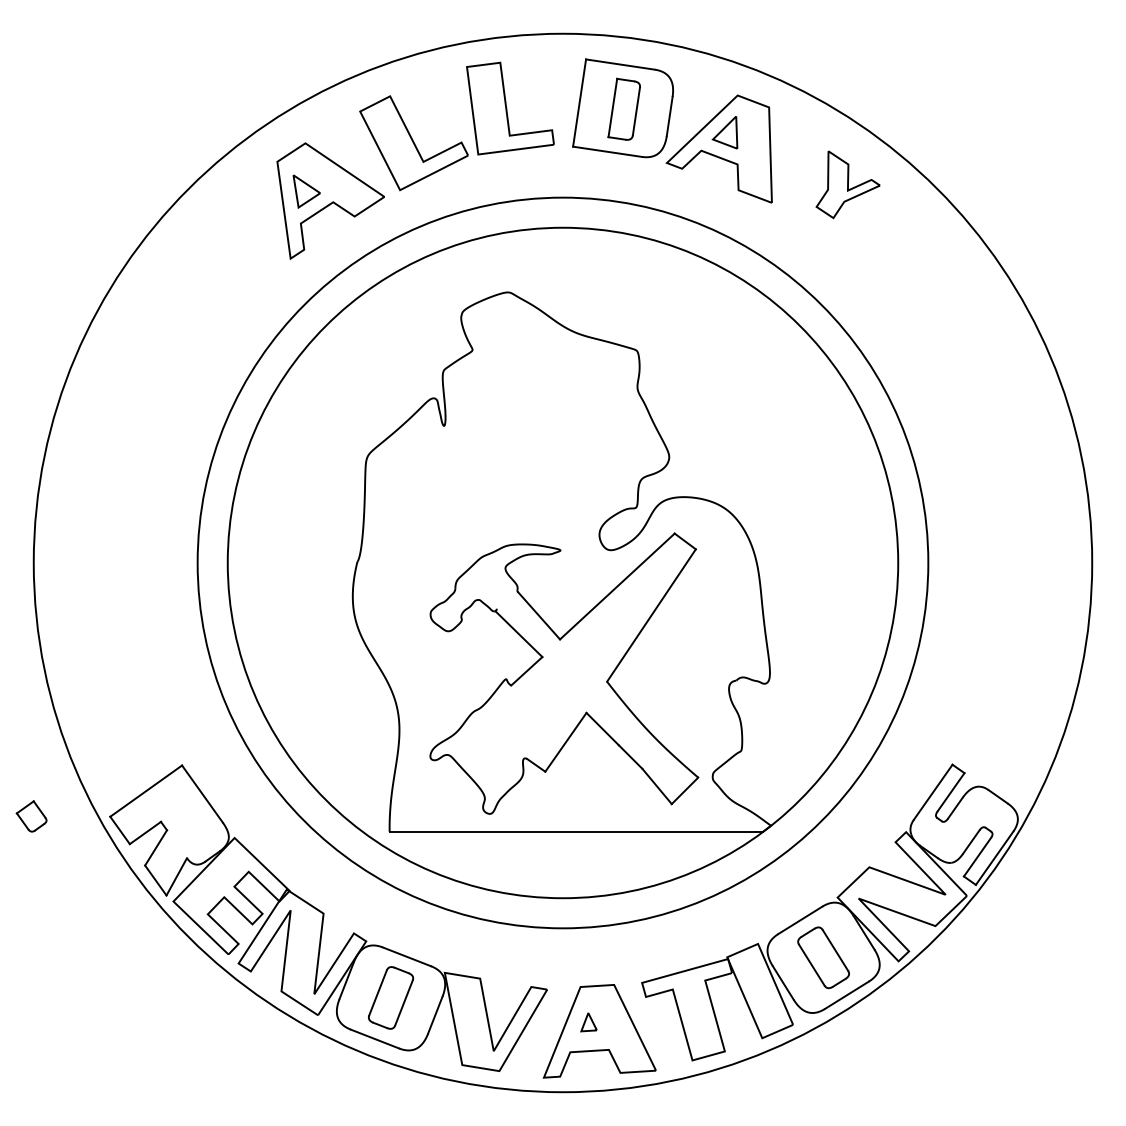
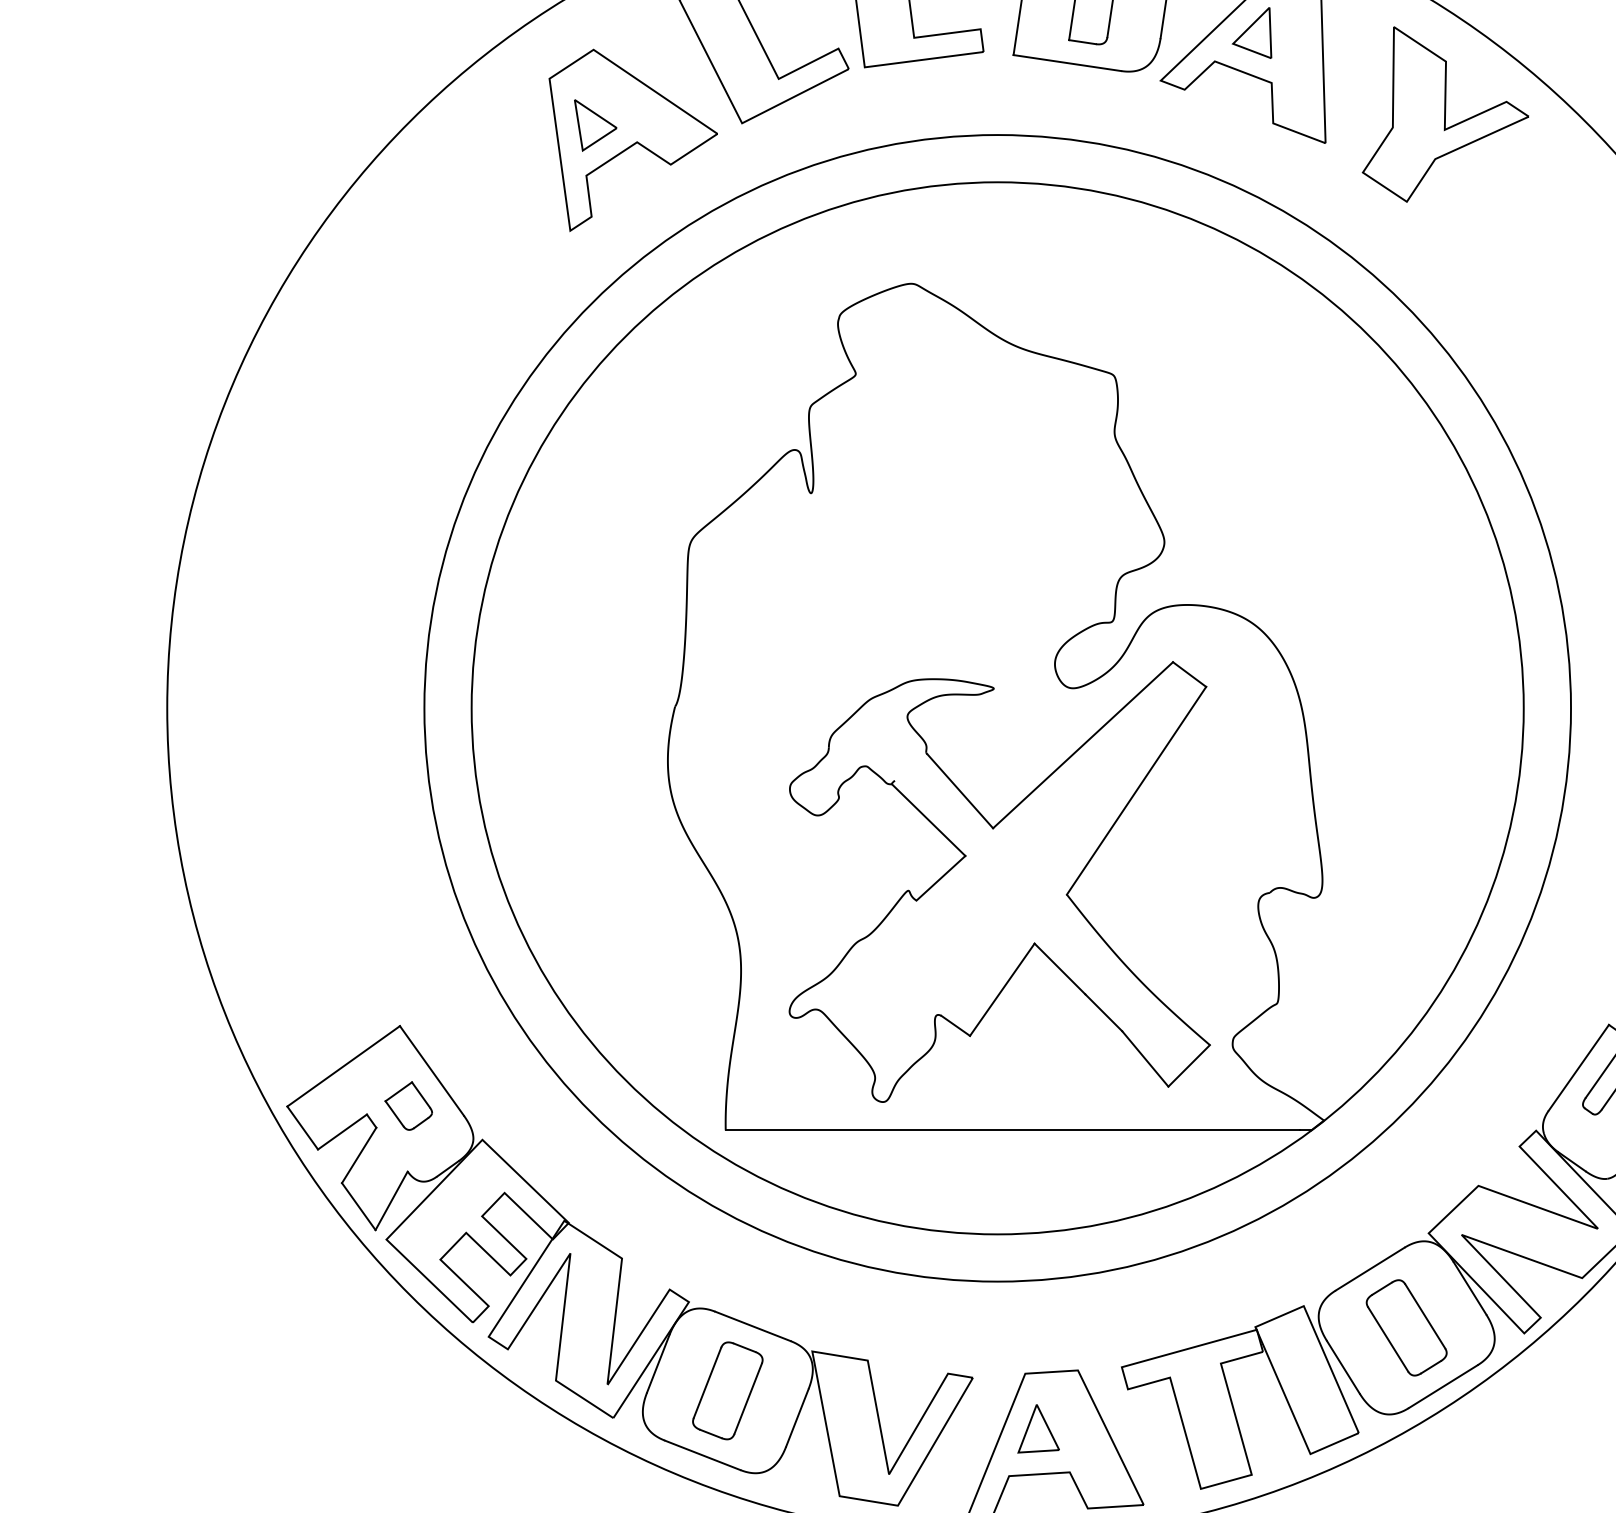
part: (847, 184) -> (1444, 114), size x1.67
part: (31, 816) -> (408, 1106), moved
part: (588, 1022) -> (1037, 1429), size x1.67

